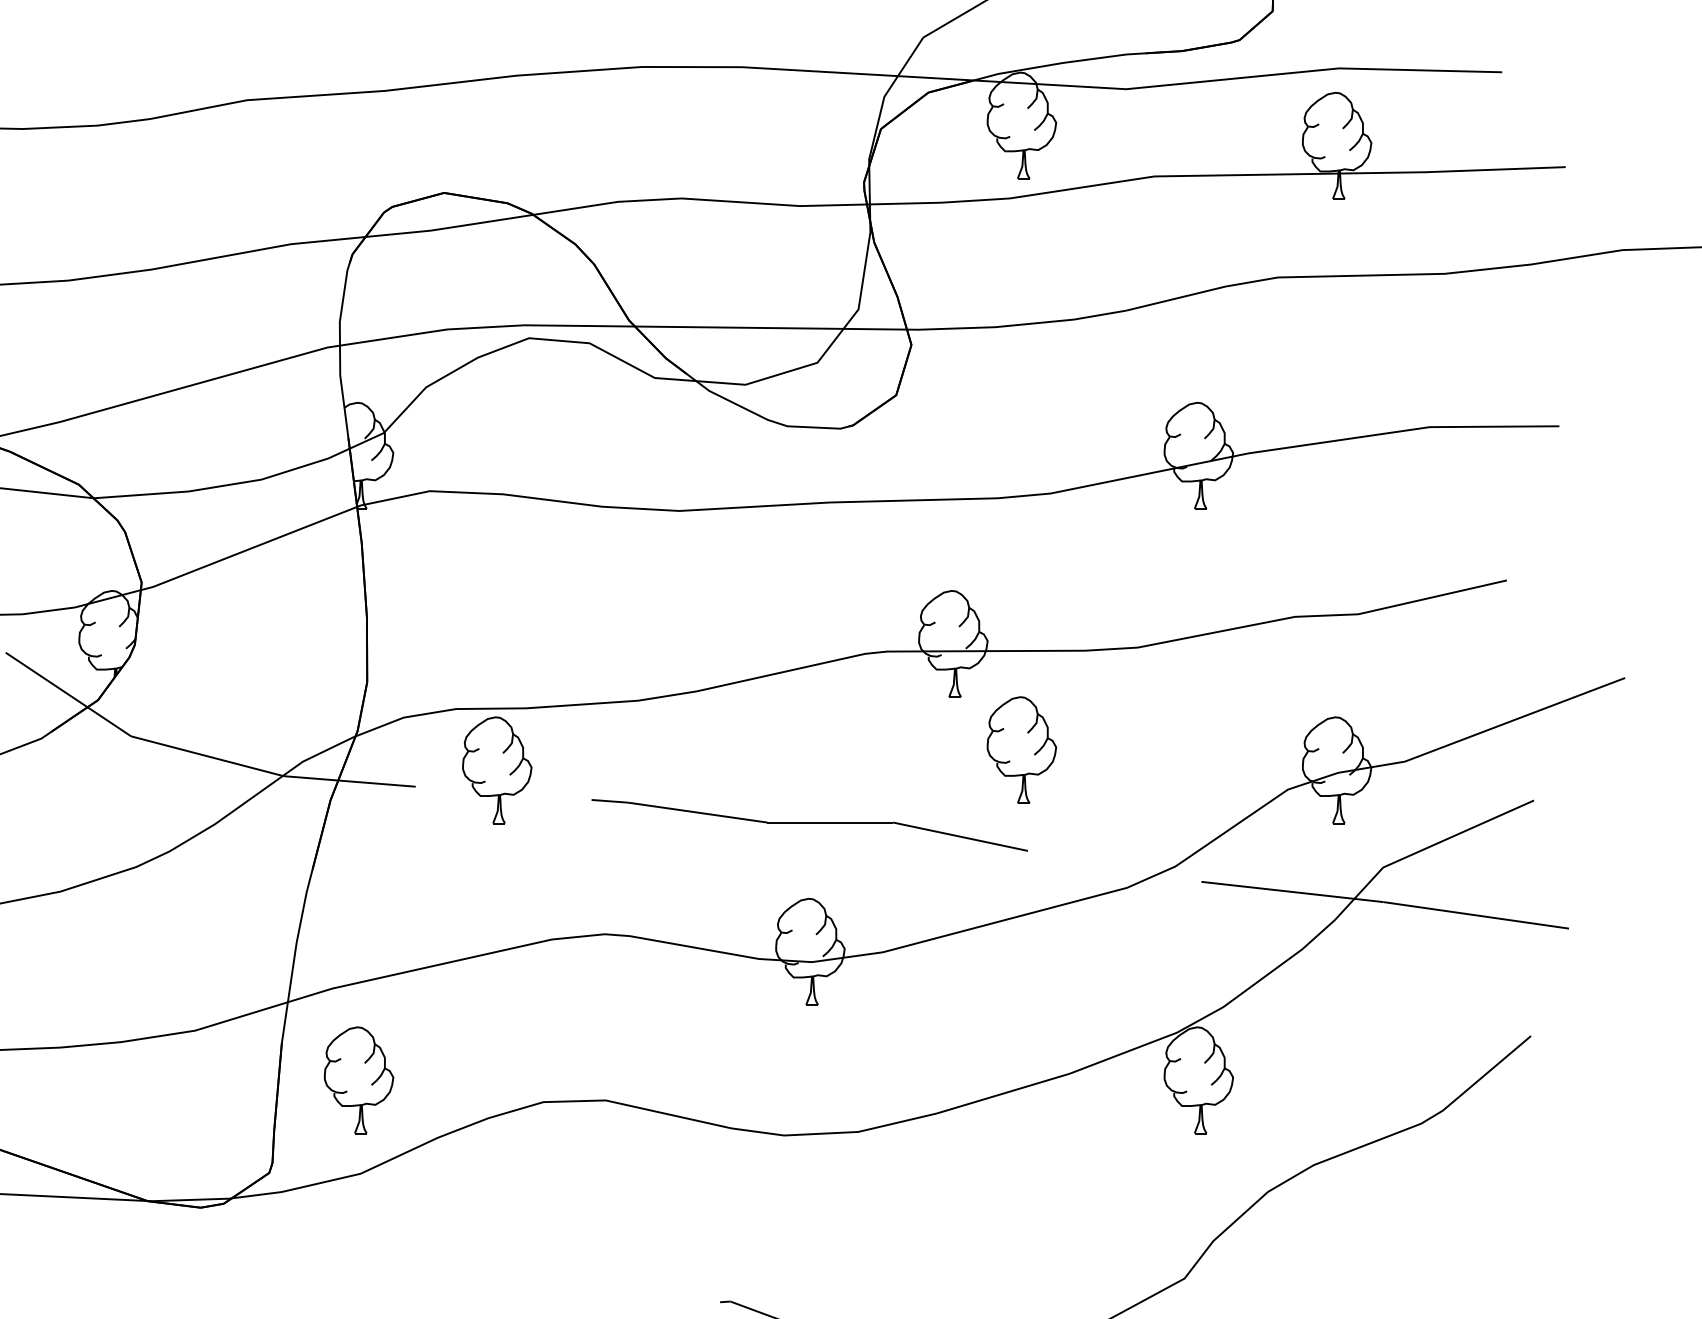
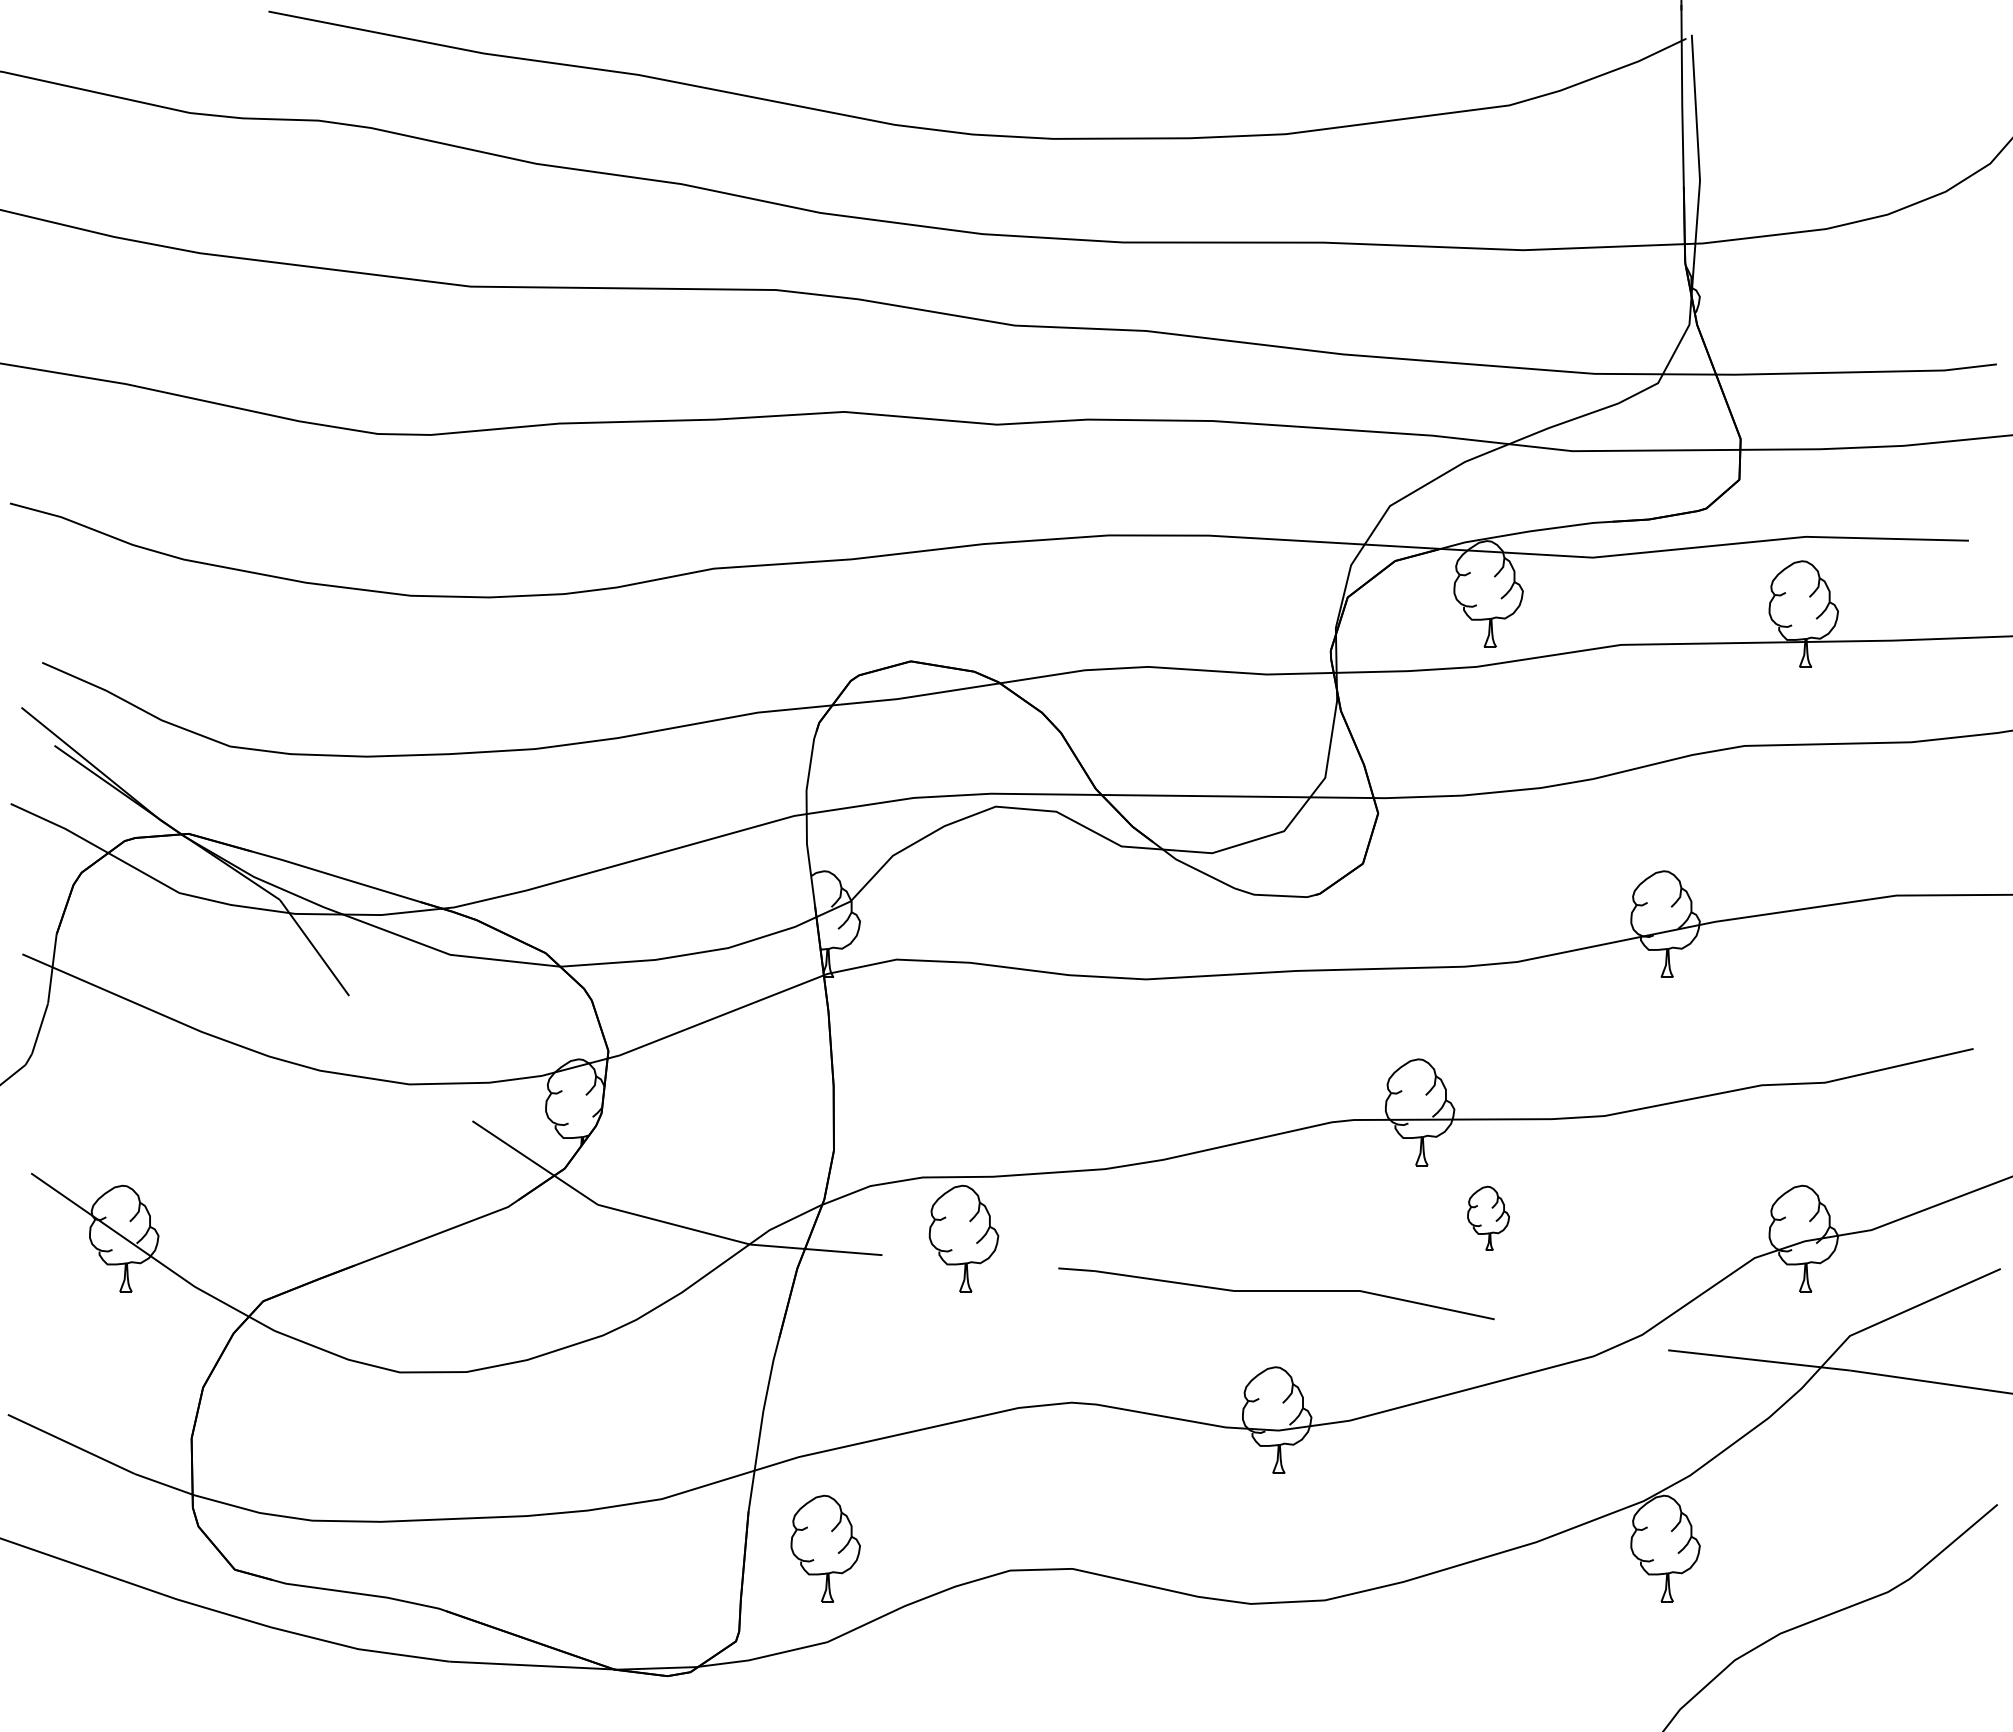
part: (1021, 750) -> (1488, 1218), size x0.6

